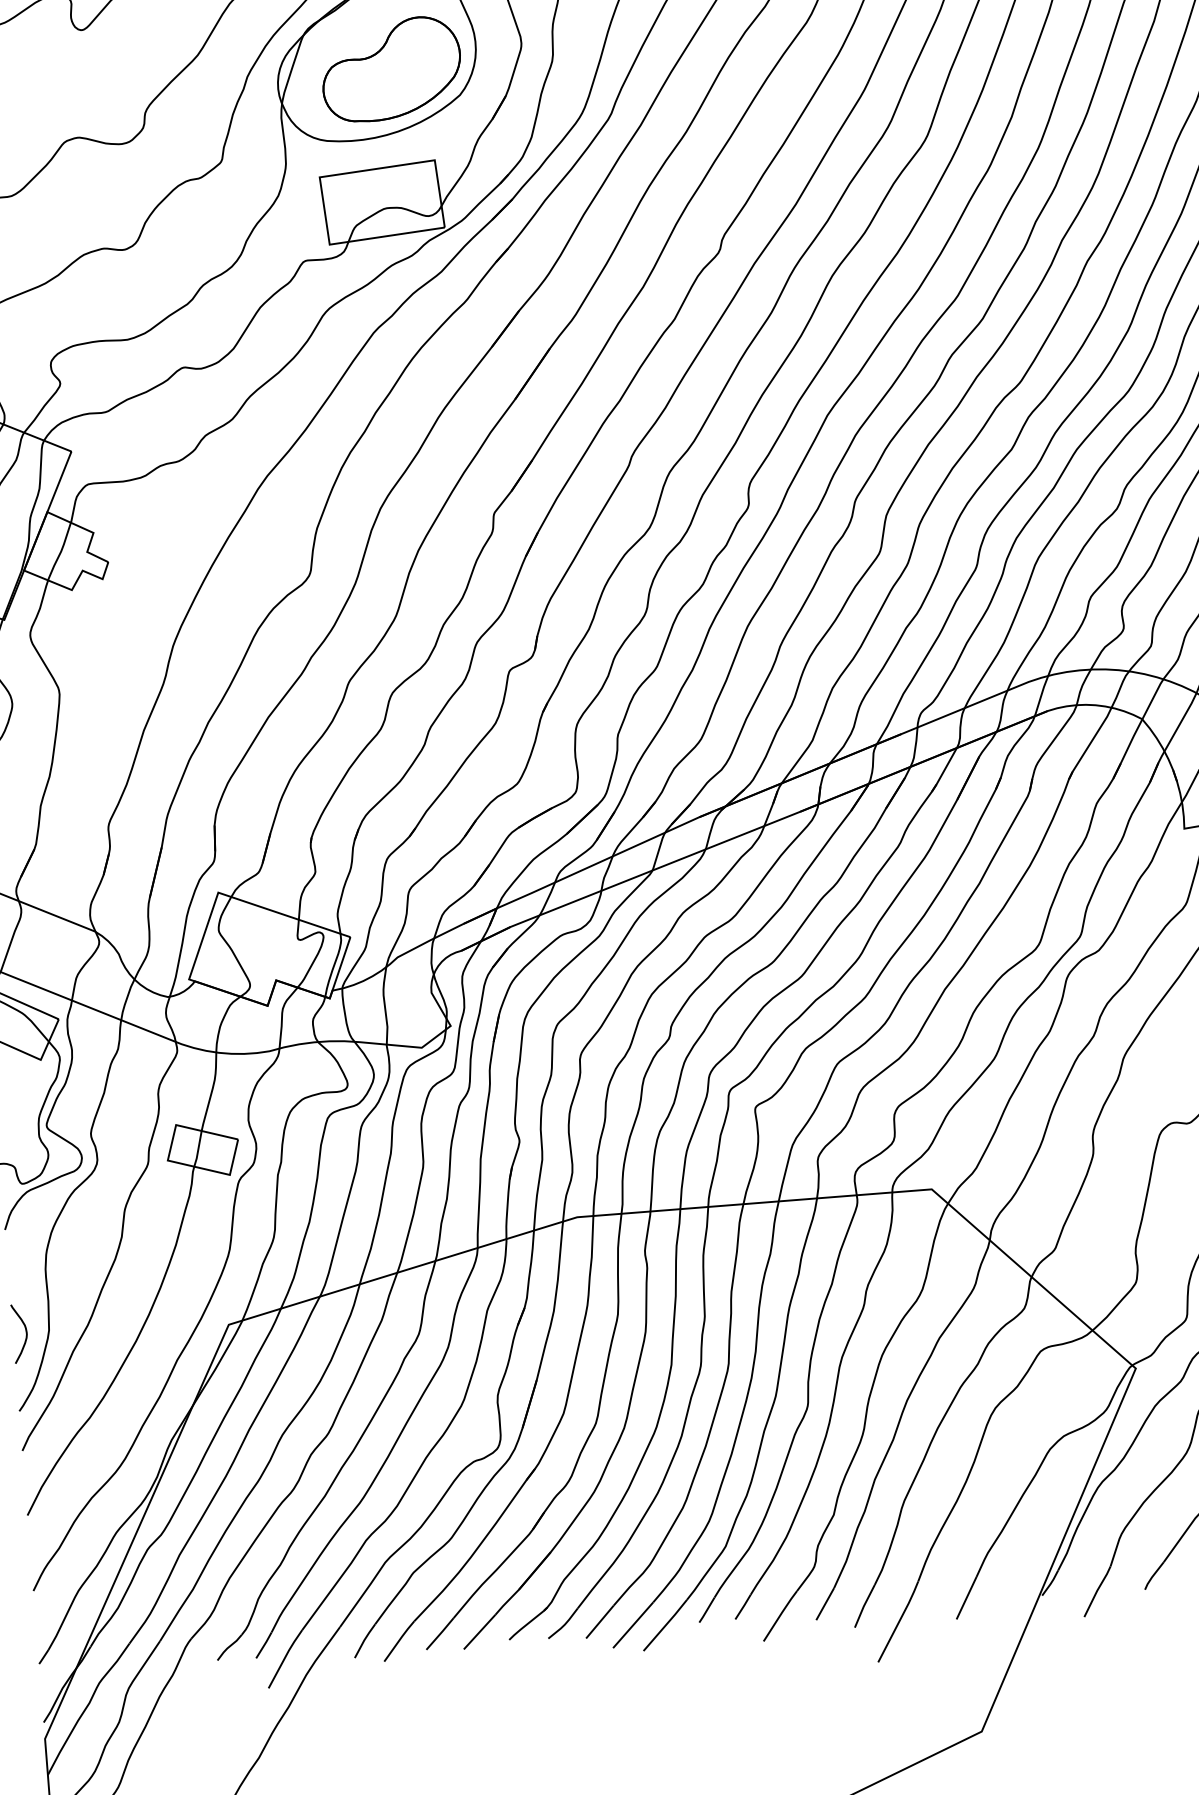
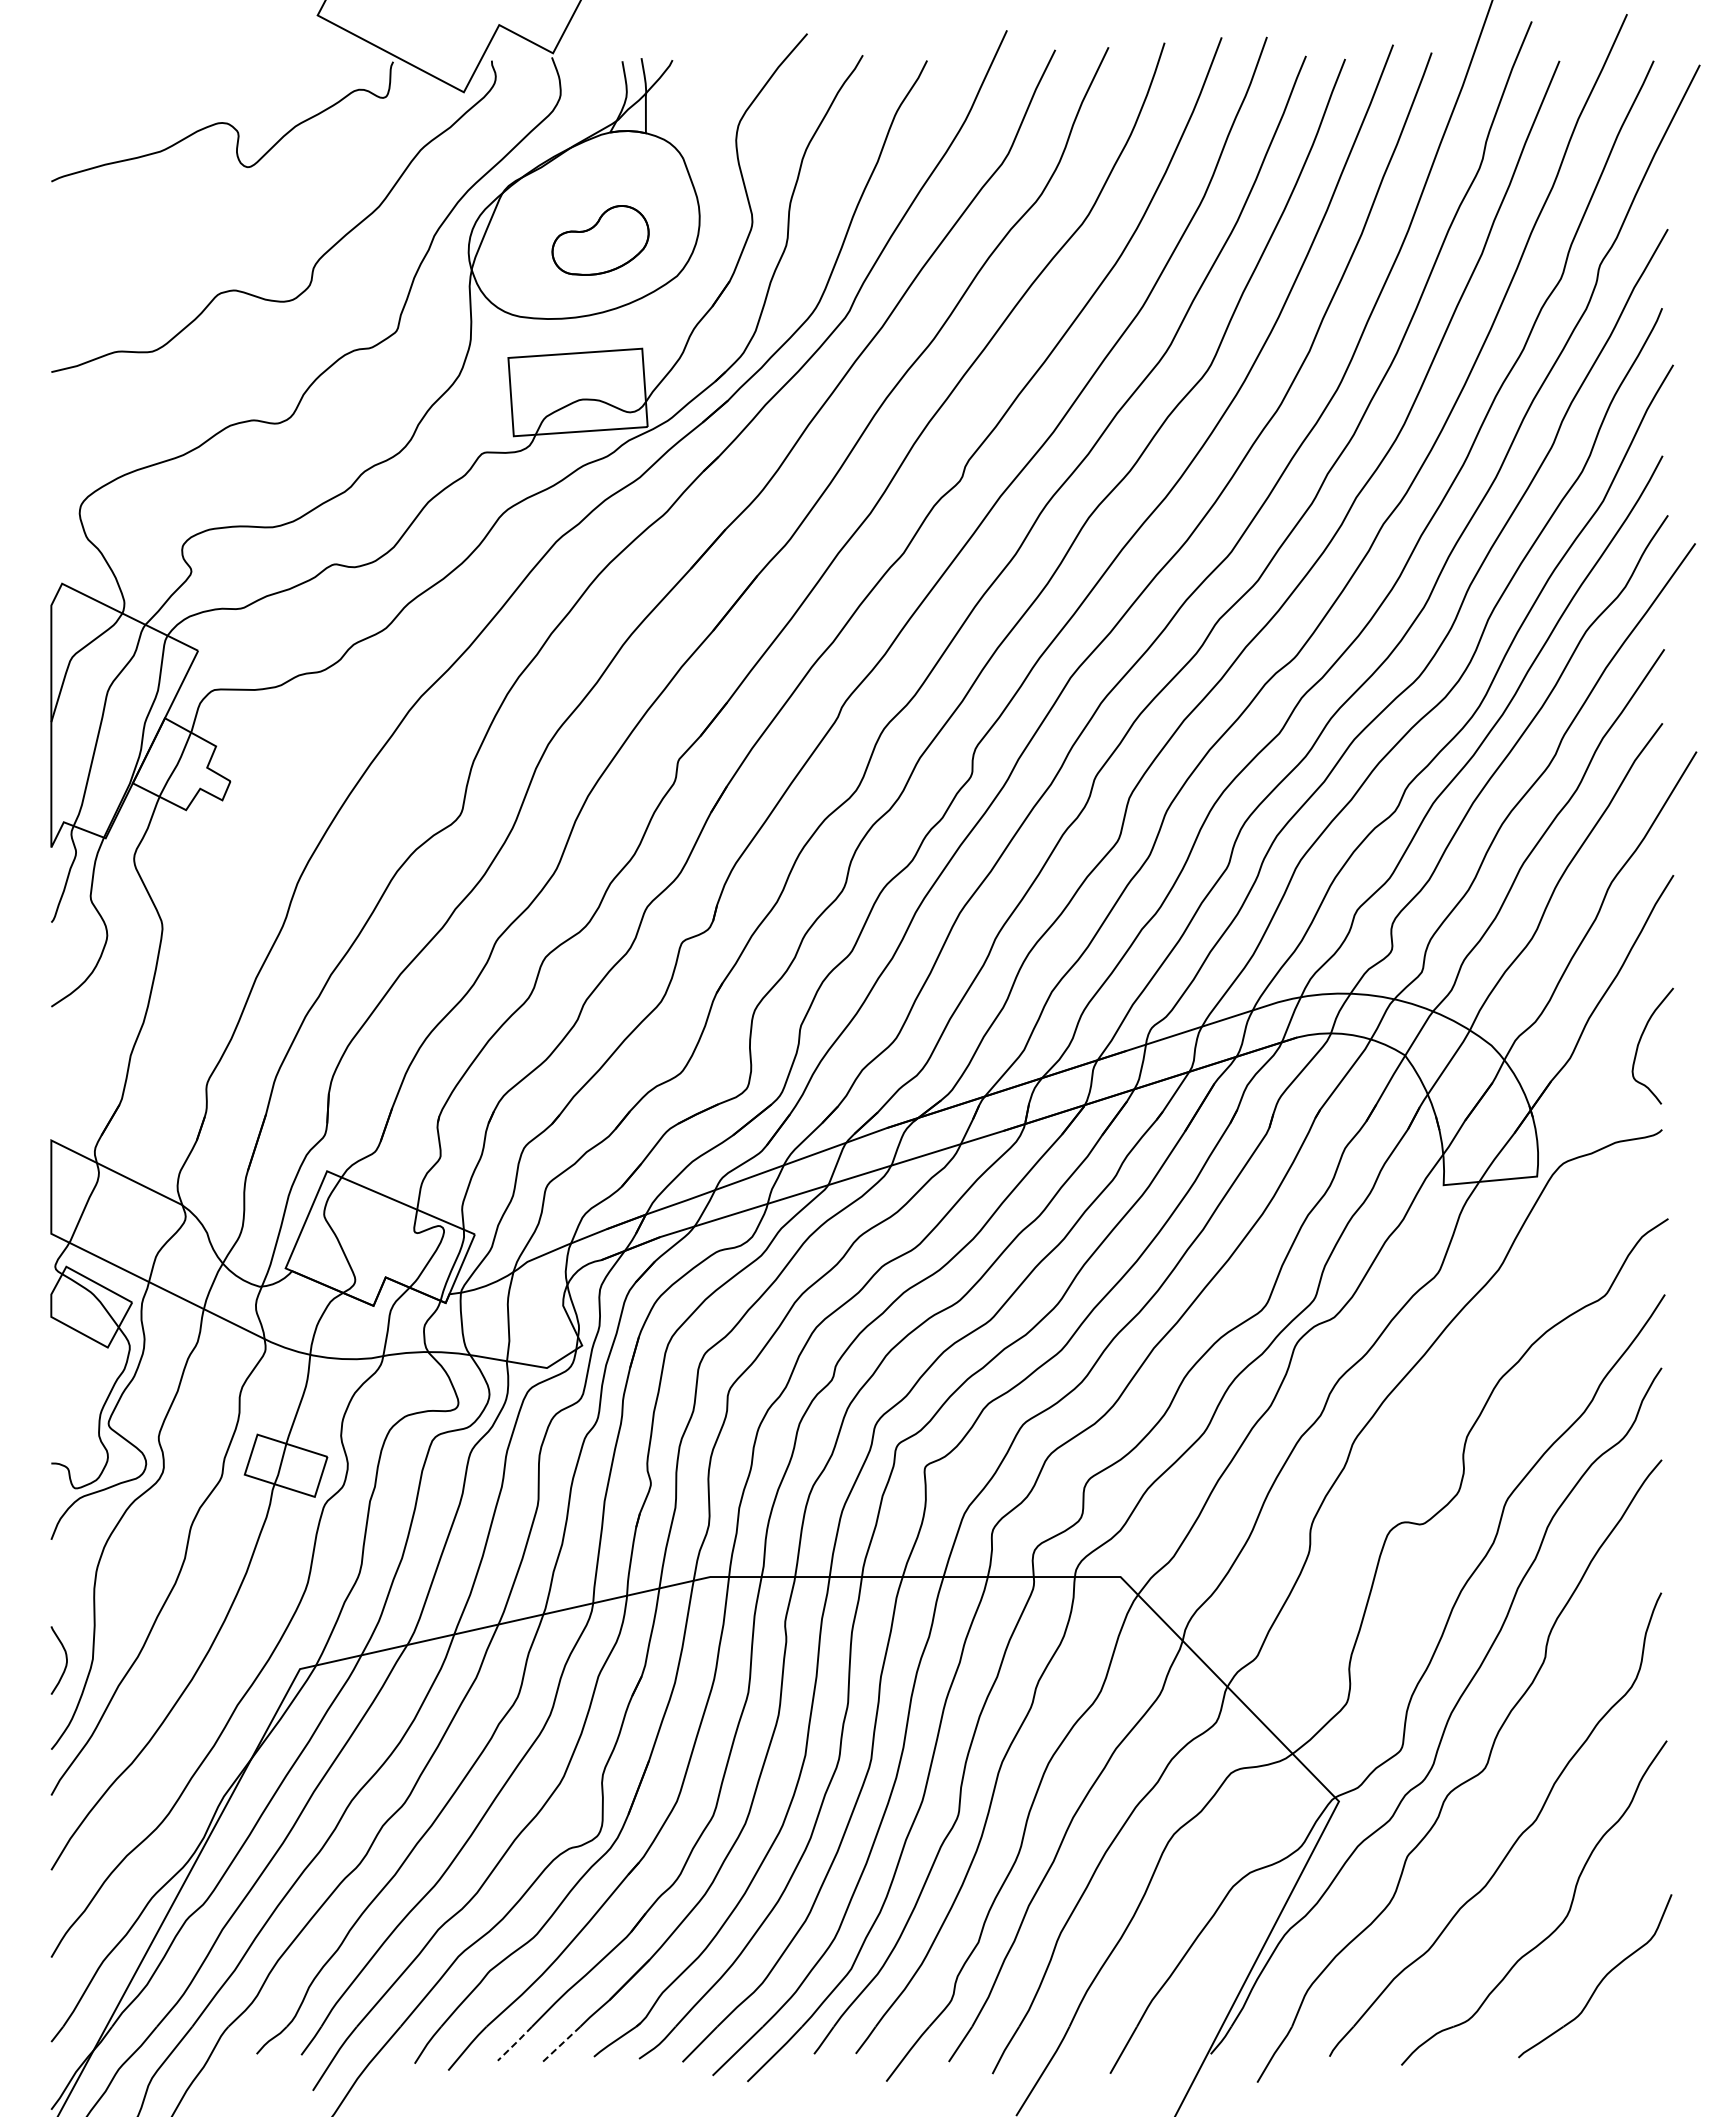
part: (391, 69) -> (600, 240), size x0.6
line: (479, 1632) -> (560, 2045), solid -> dashed
line: (440, 1633) -> (515, 2043), solid -> dashed

